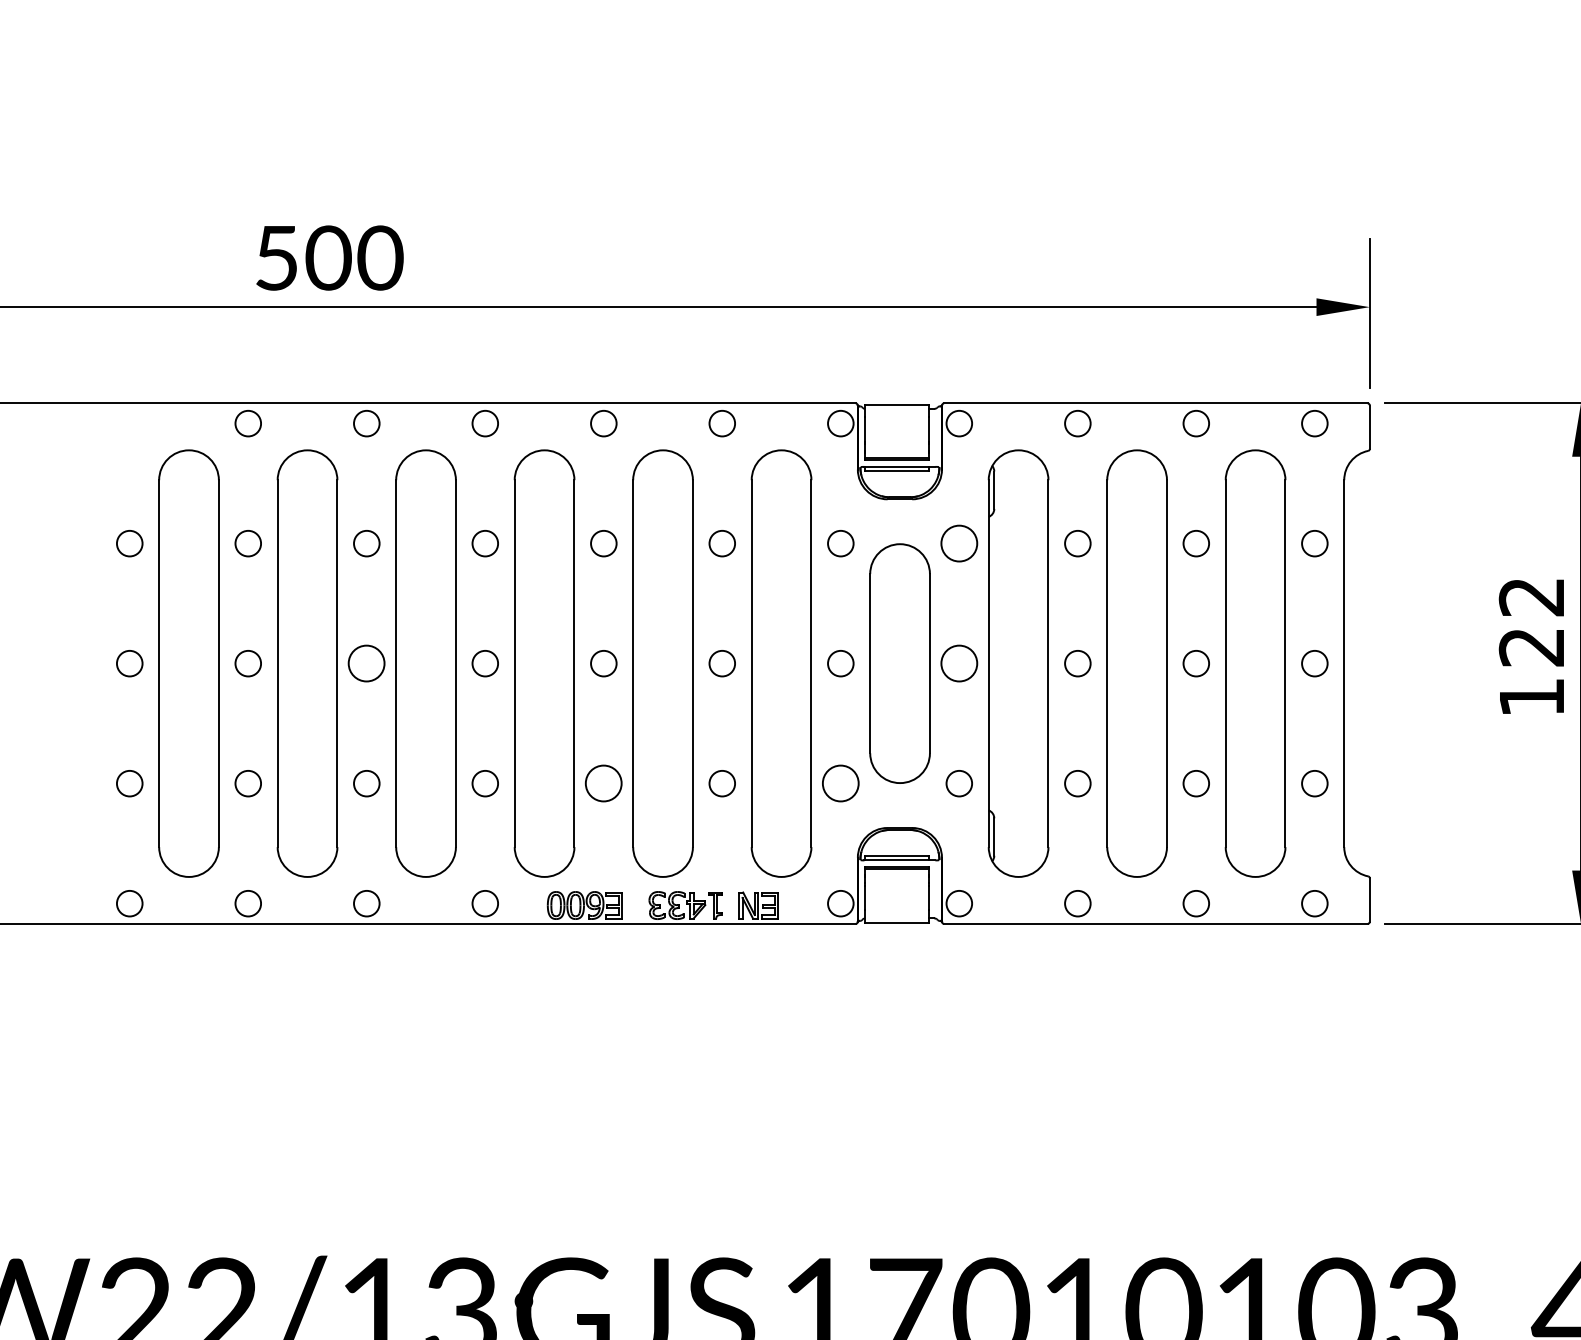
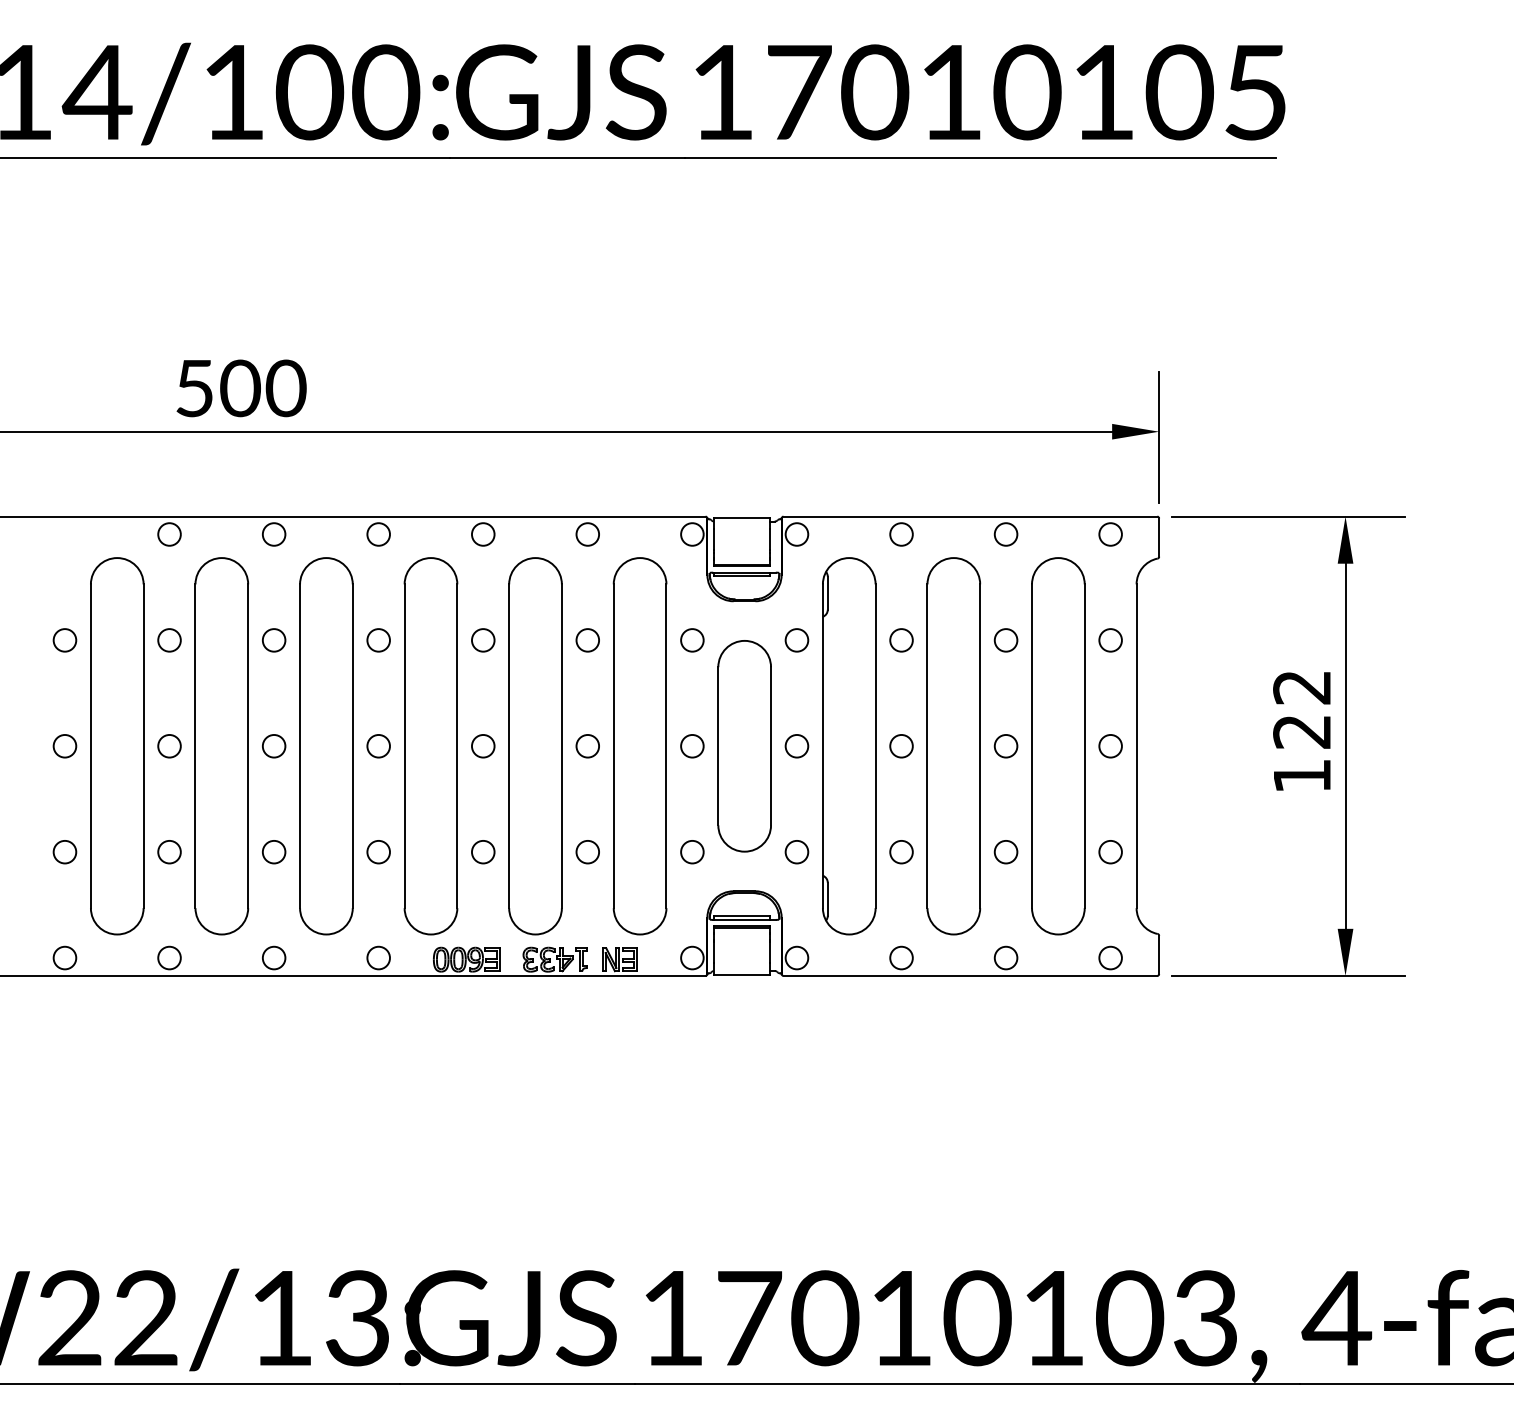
circle: (958, 543) -> (796, 640), size x0.71
circle: (367, 663) -> (274, 746), size x0.71
circle: (958, 663) -> (796, 746), size x0.71
circle: (604, 784) -> (483, 852), size x0.71
circle: (840, 784) -> (692, 852), size x0.71

